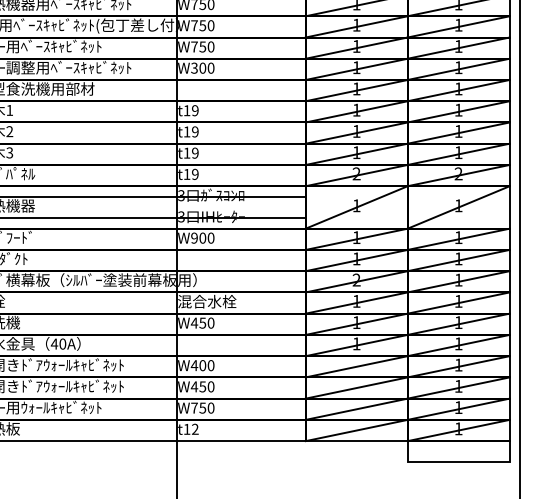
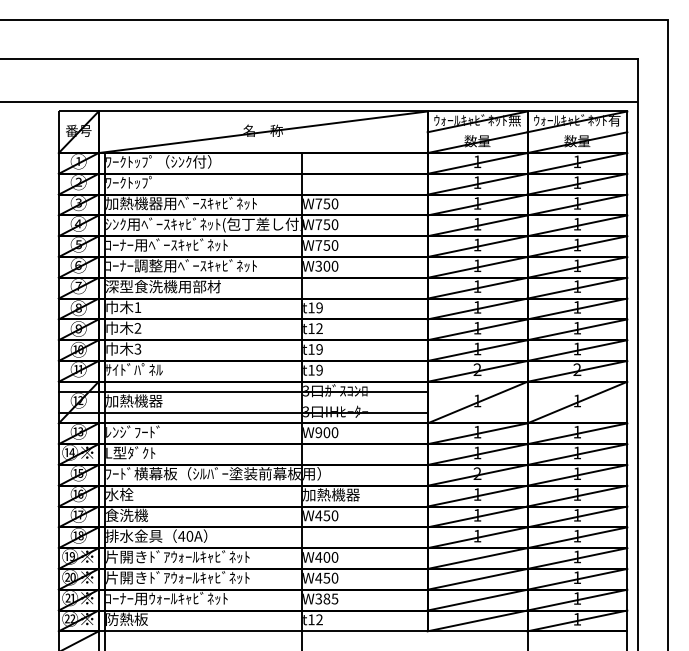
text: (195, 131) -> (319, 328), t19 -> t12
text: (207, 301) -> (331, 494), 混合水栓 -> 加熱機器
text: (202, 407) -> (326, 598), W750 -> W385

